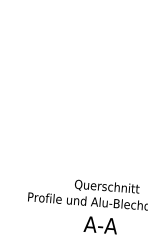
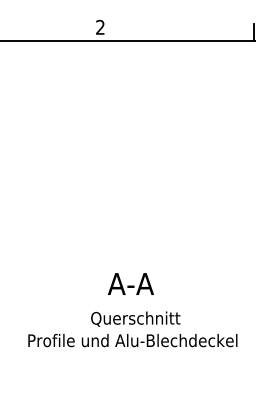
text: (100, 224) -> (130, 283), moved

